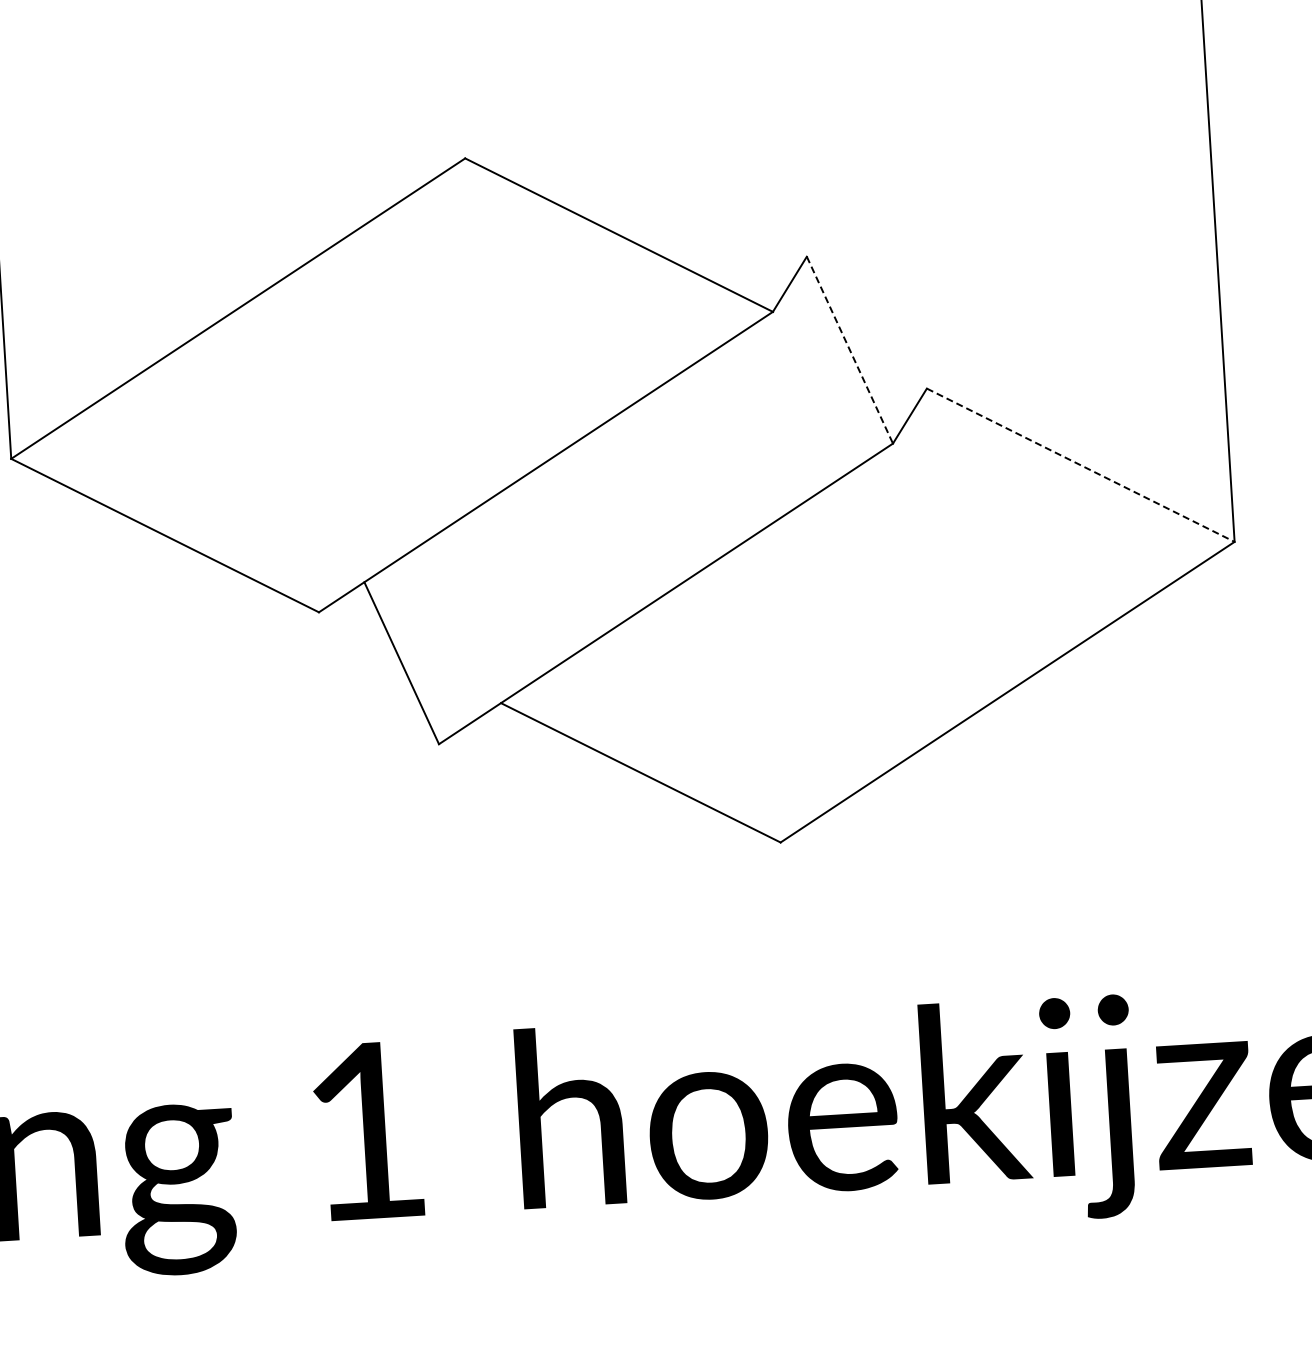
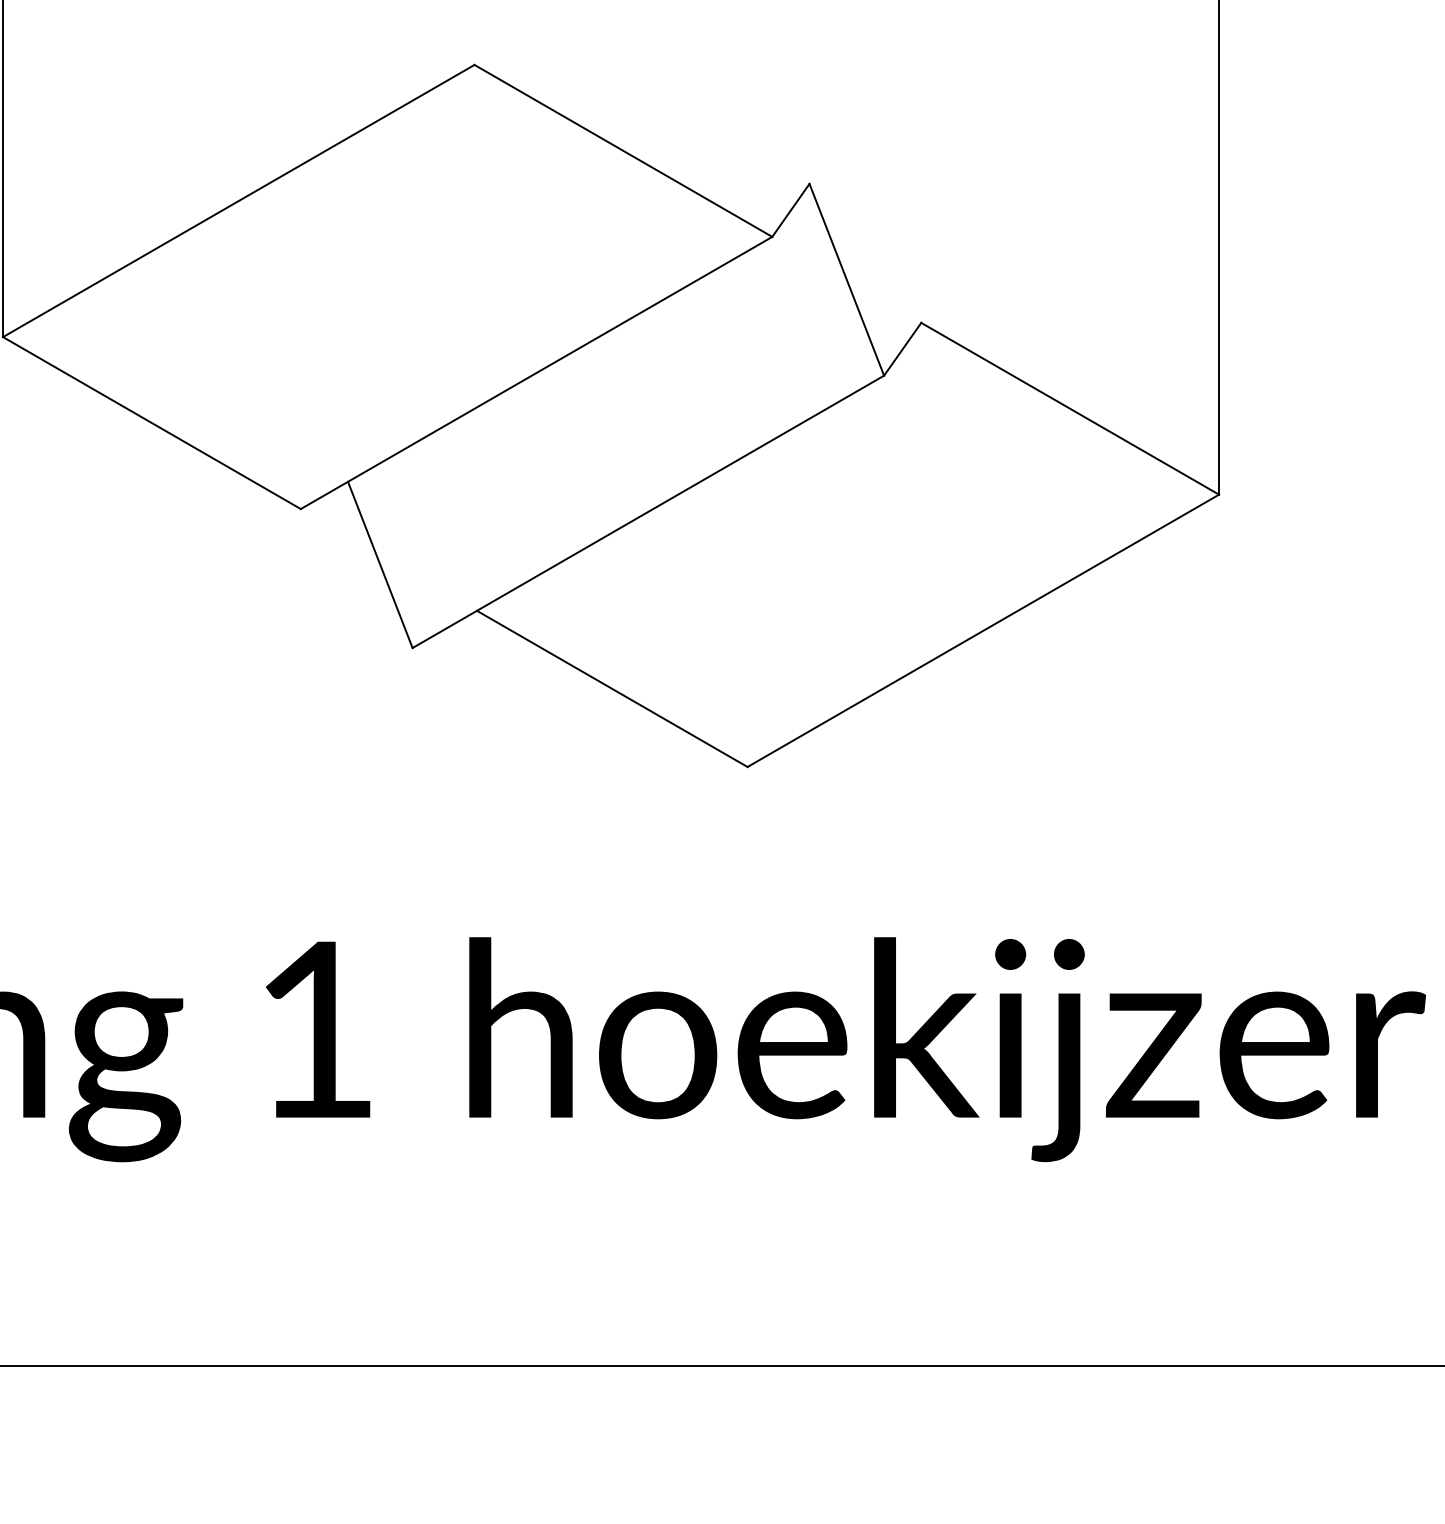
line: (849, 349) -> (846, 279), dashed -> solid
line: (1081, 464) -> (1070, 408), dashed -> solid

